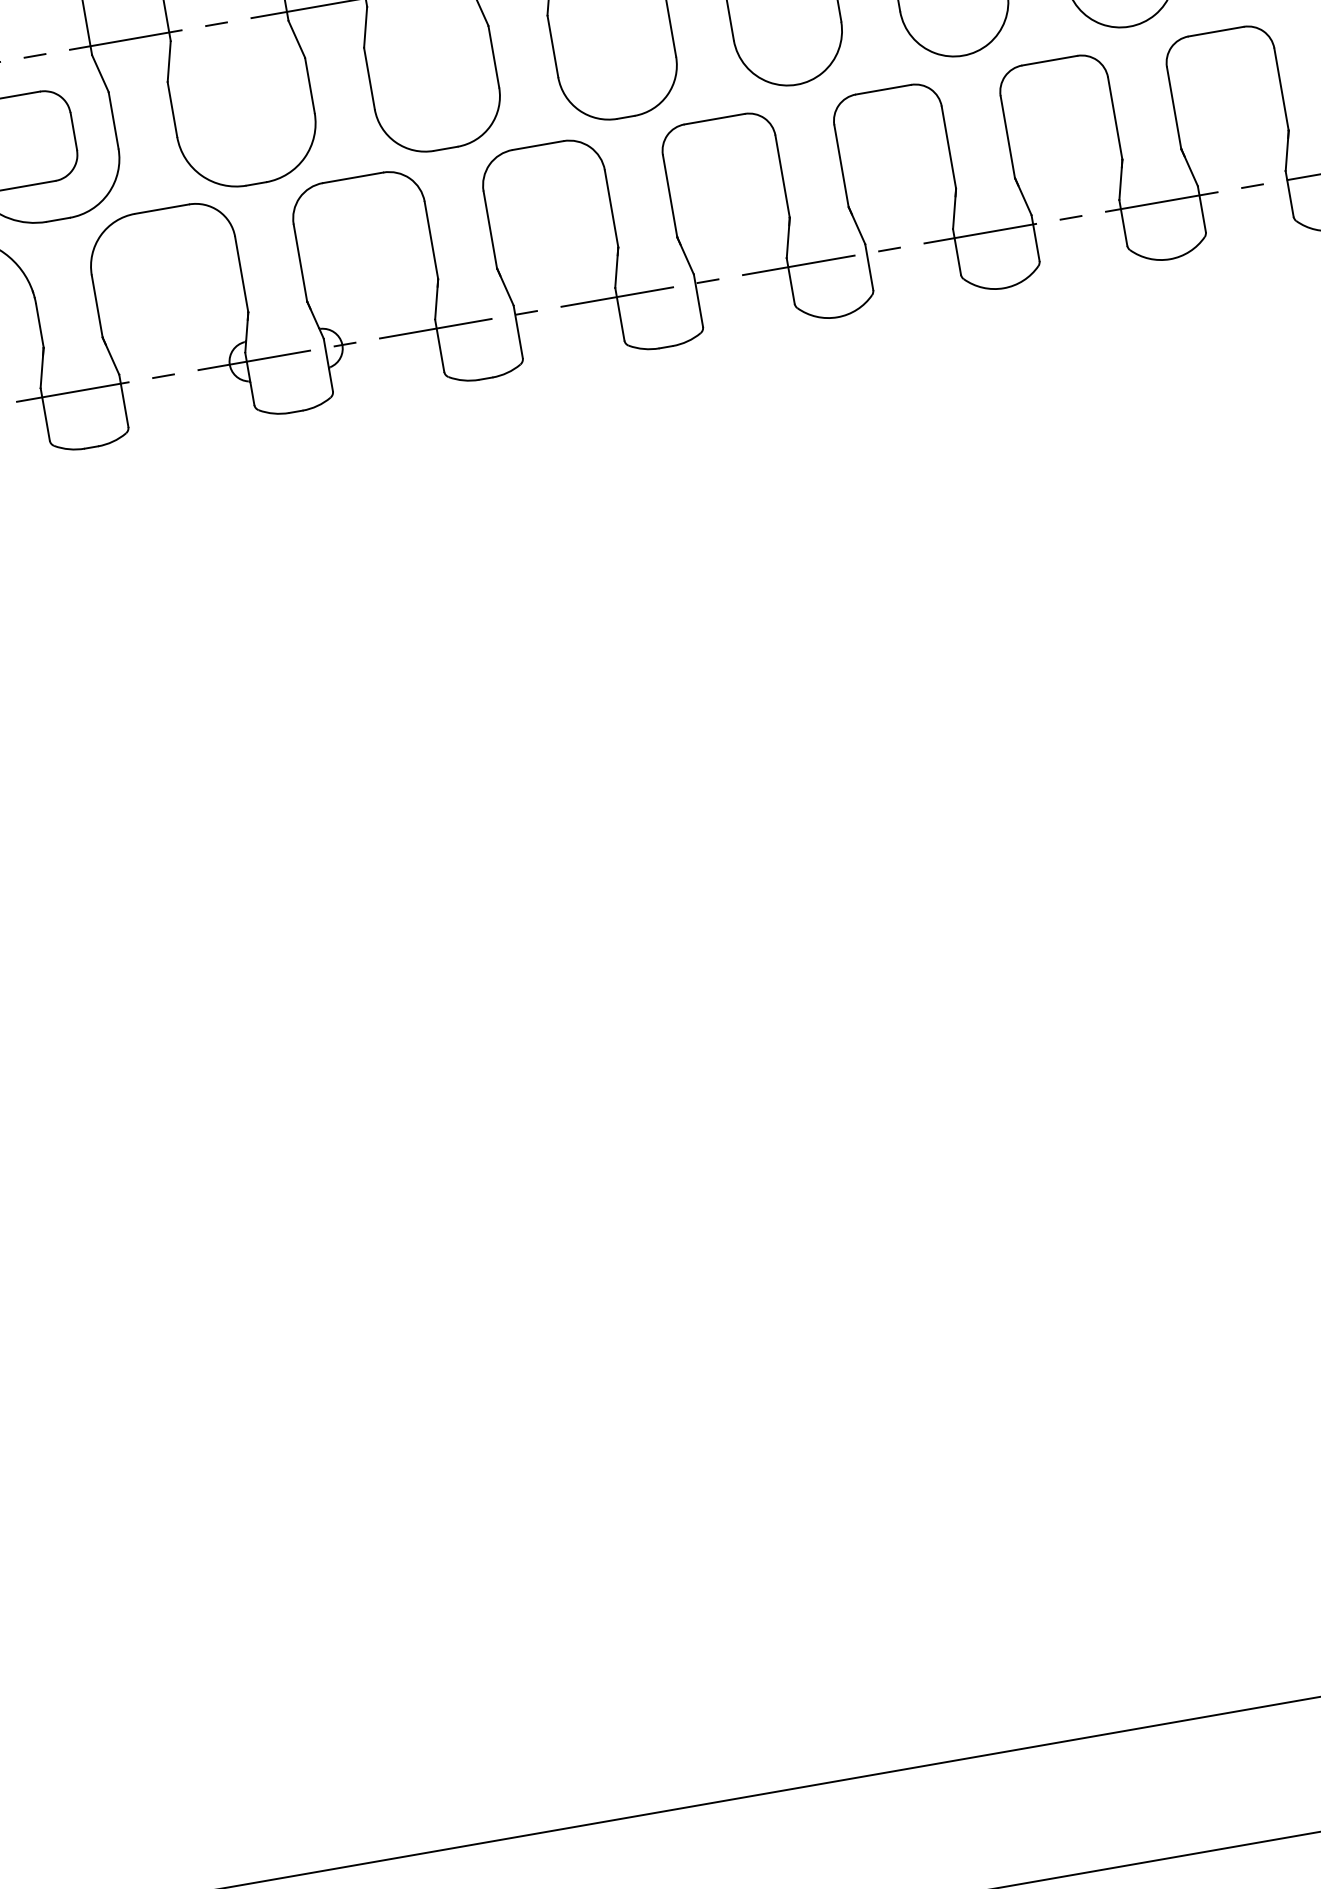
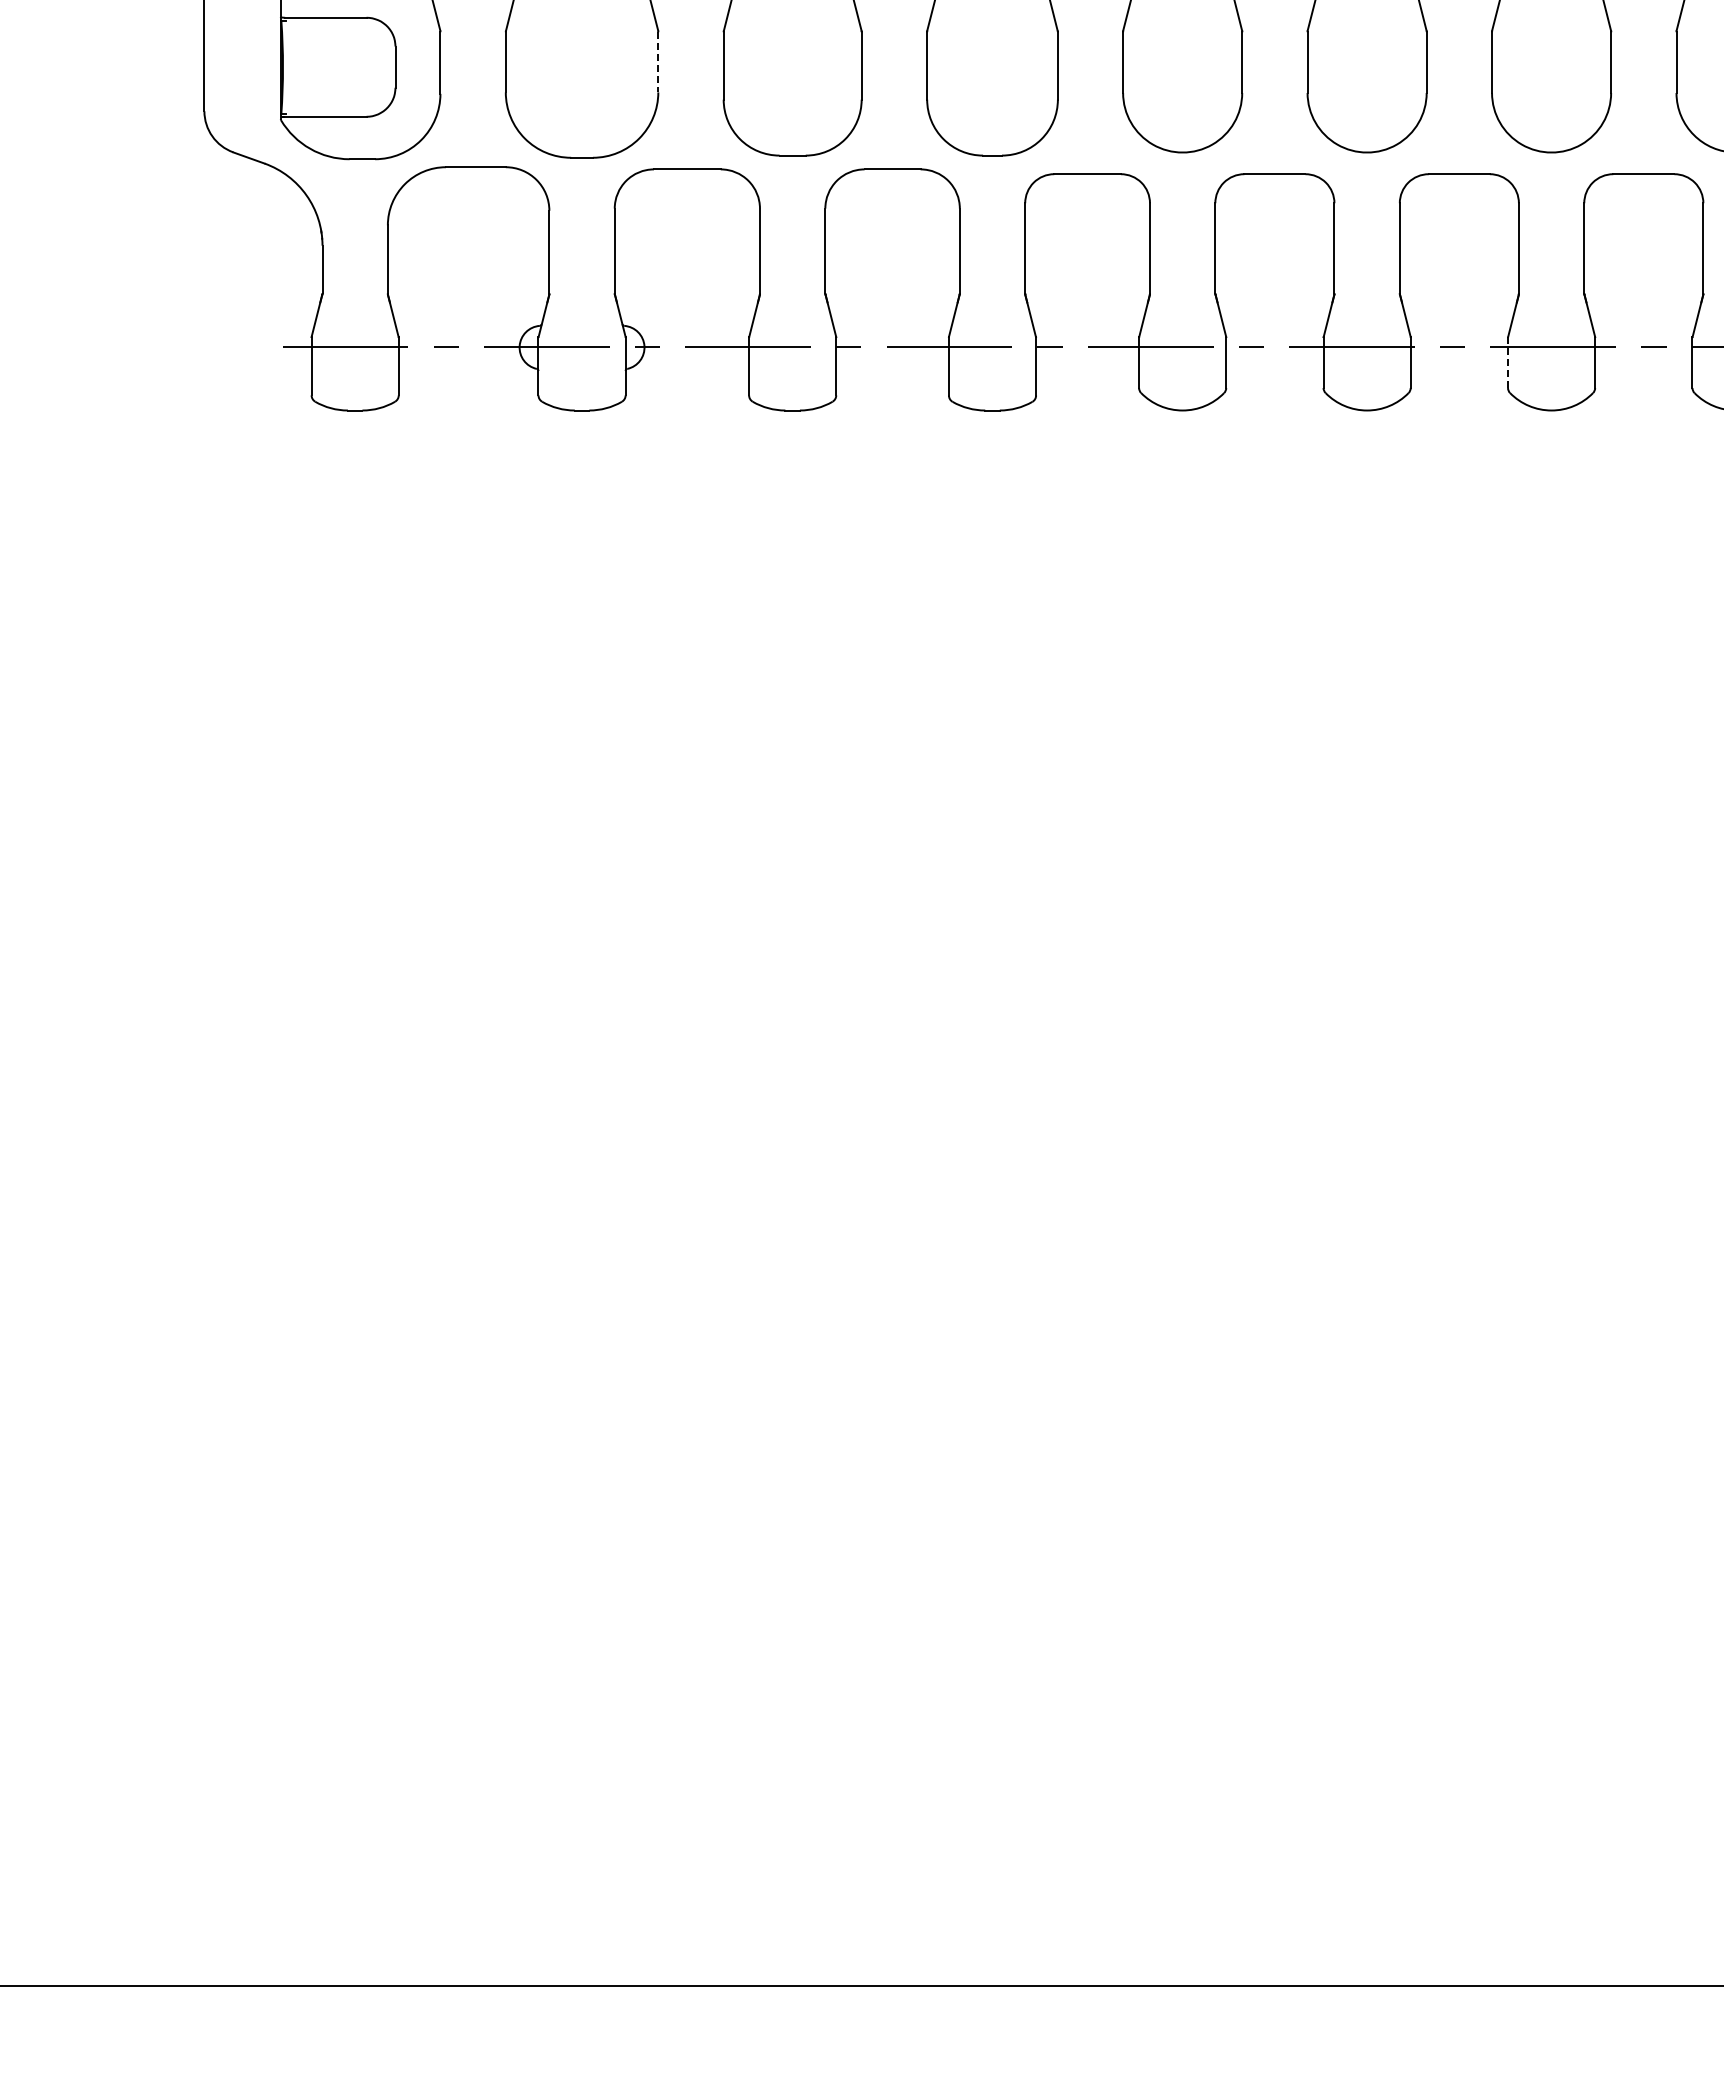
line: (310, 86) -> (658, 62), solid -> dashed
line: (1123, 222) -> (1508, 362), solid -> dashed

